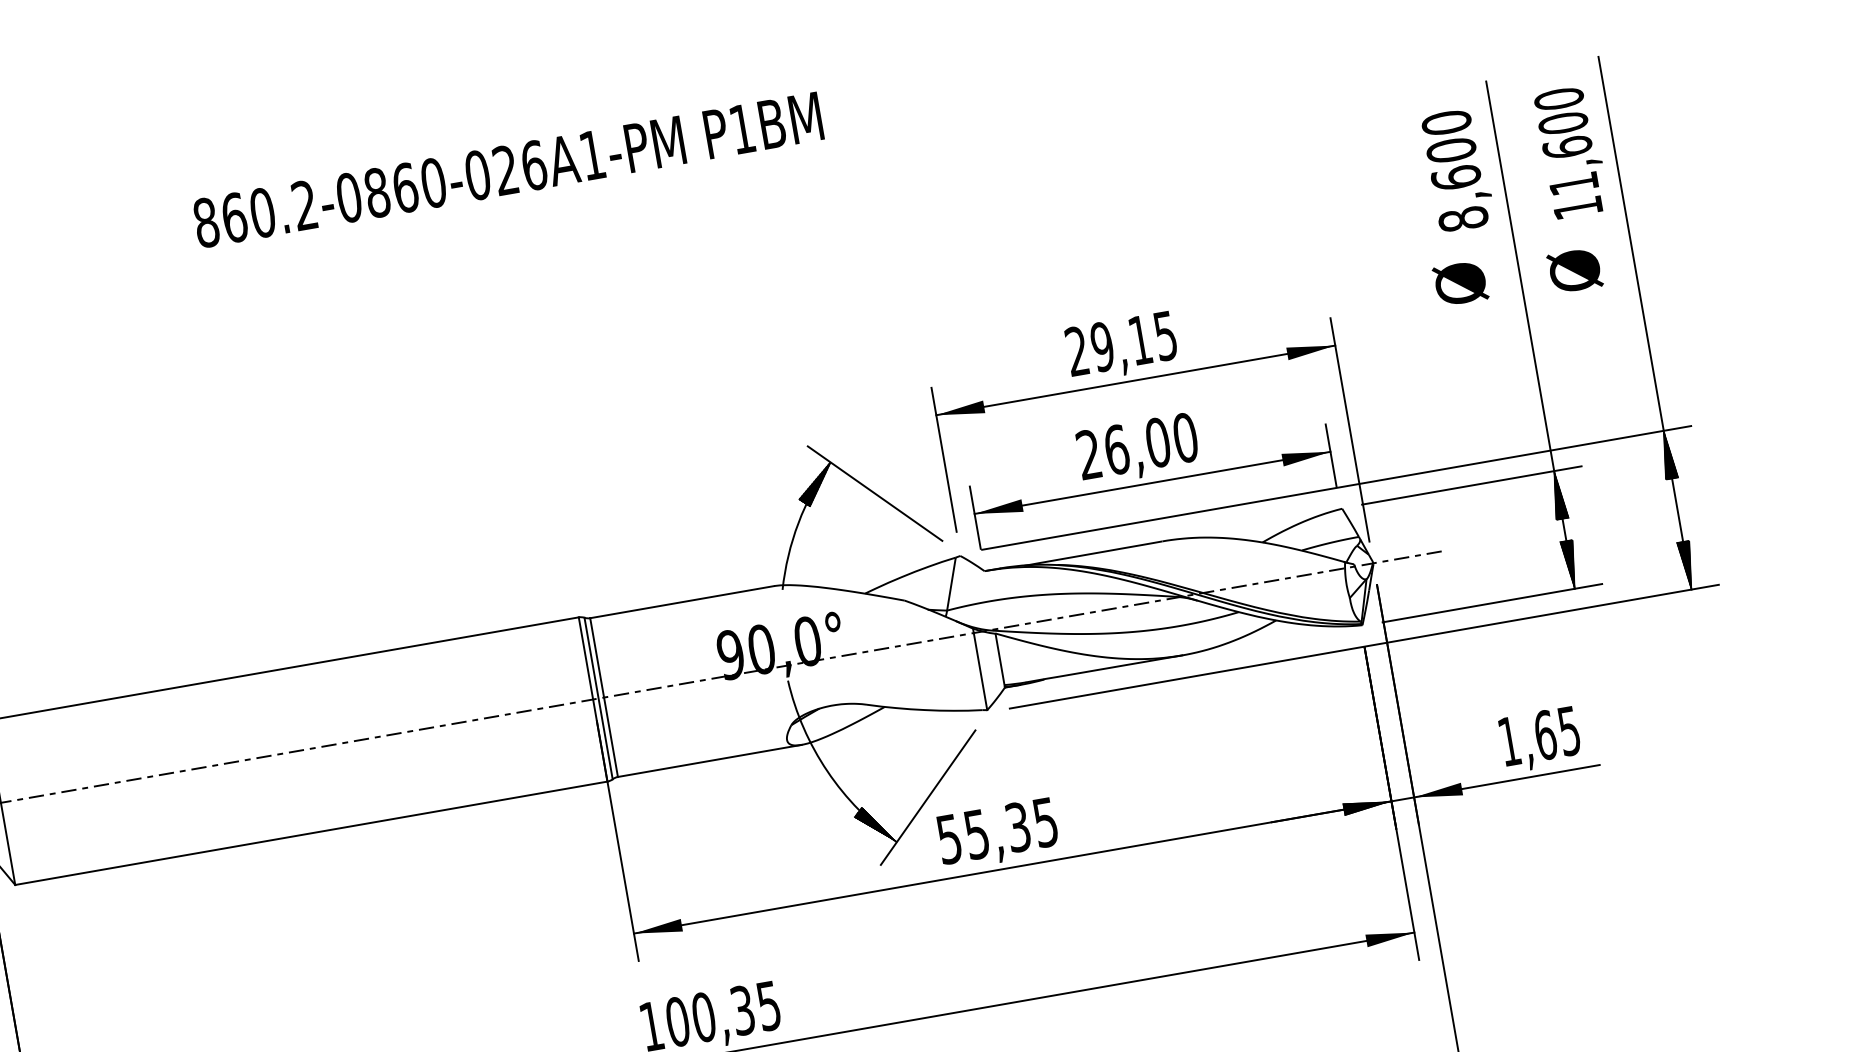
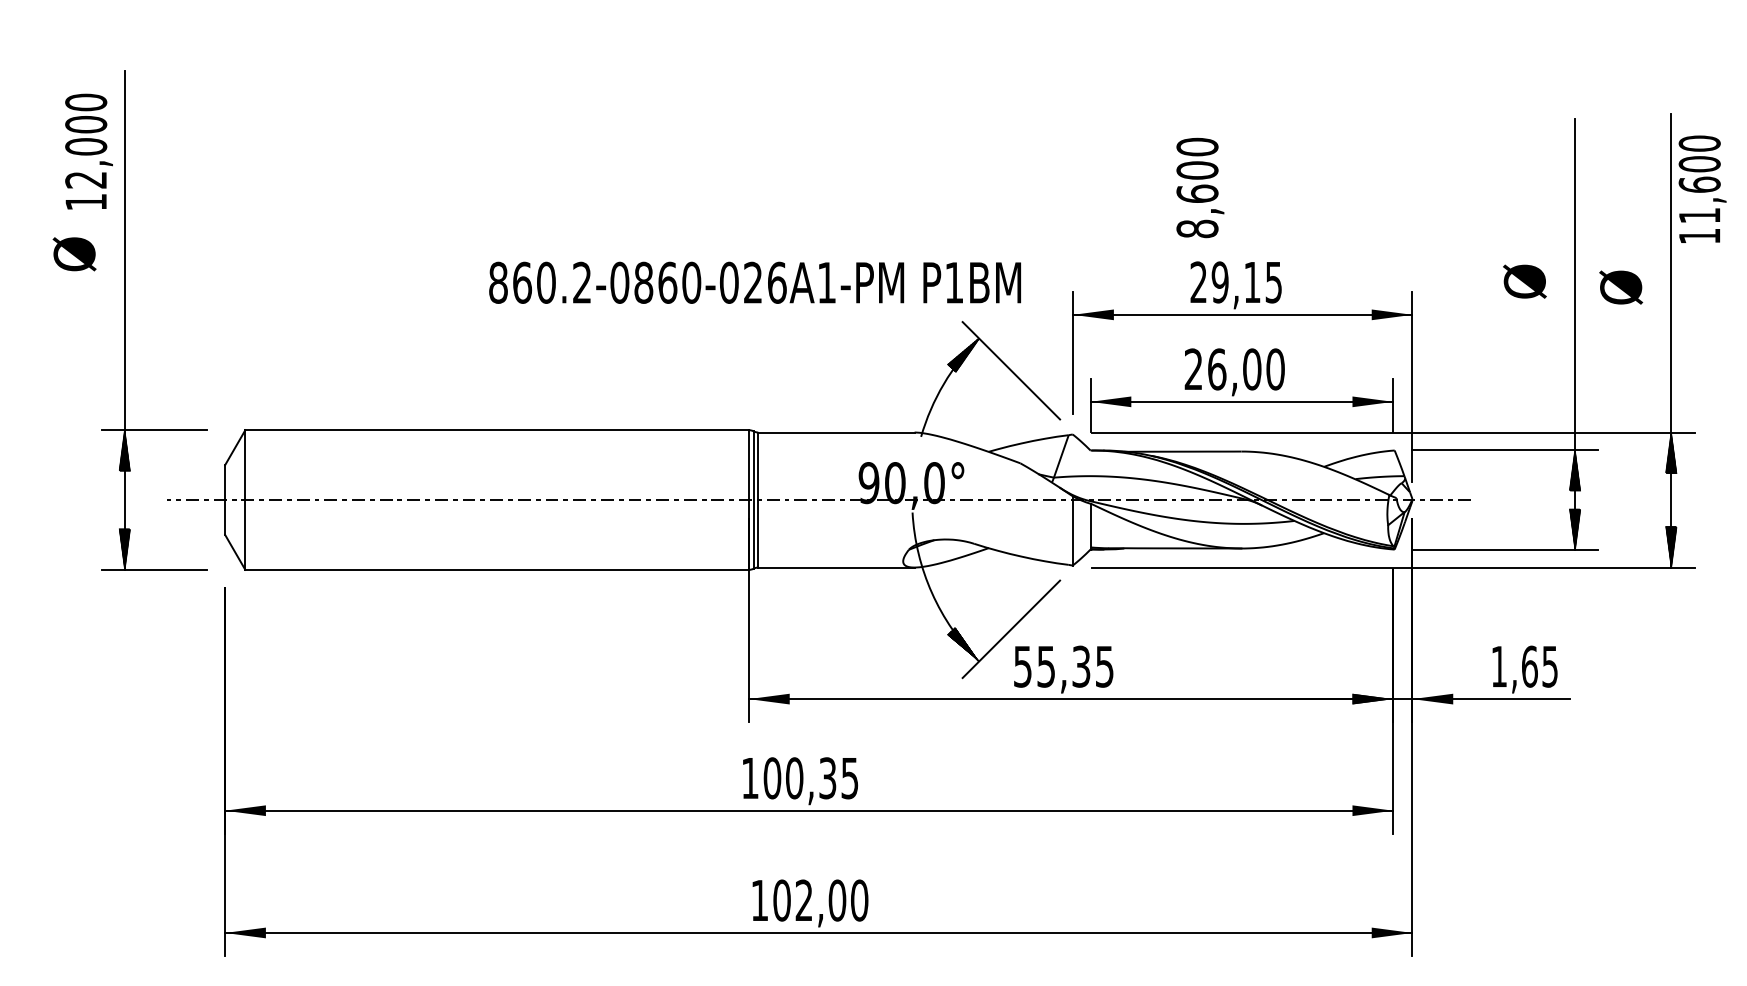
text: (1571, 151) -> (1702, 188), moved
text: (507, 169) -> (754, 282), moved
text: (1458, 169) -> (1200, 187), moved

